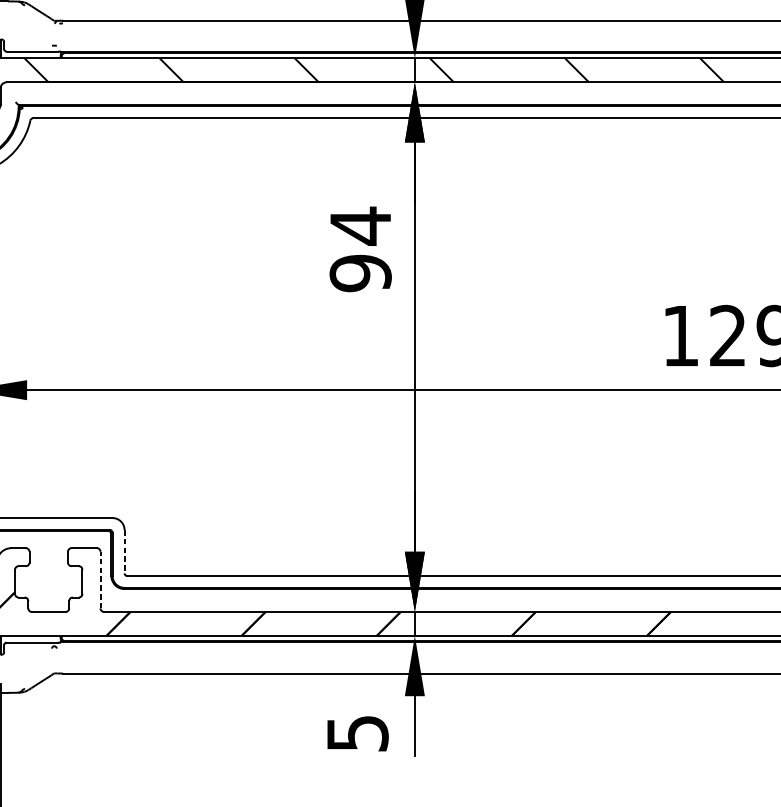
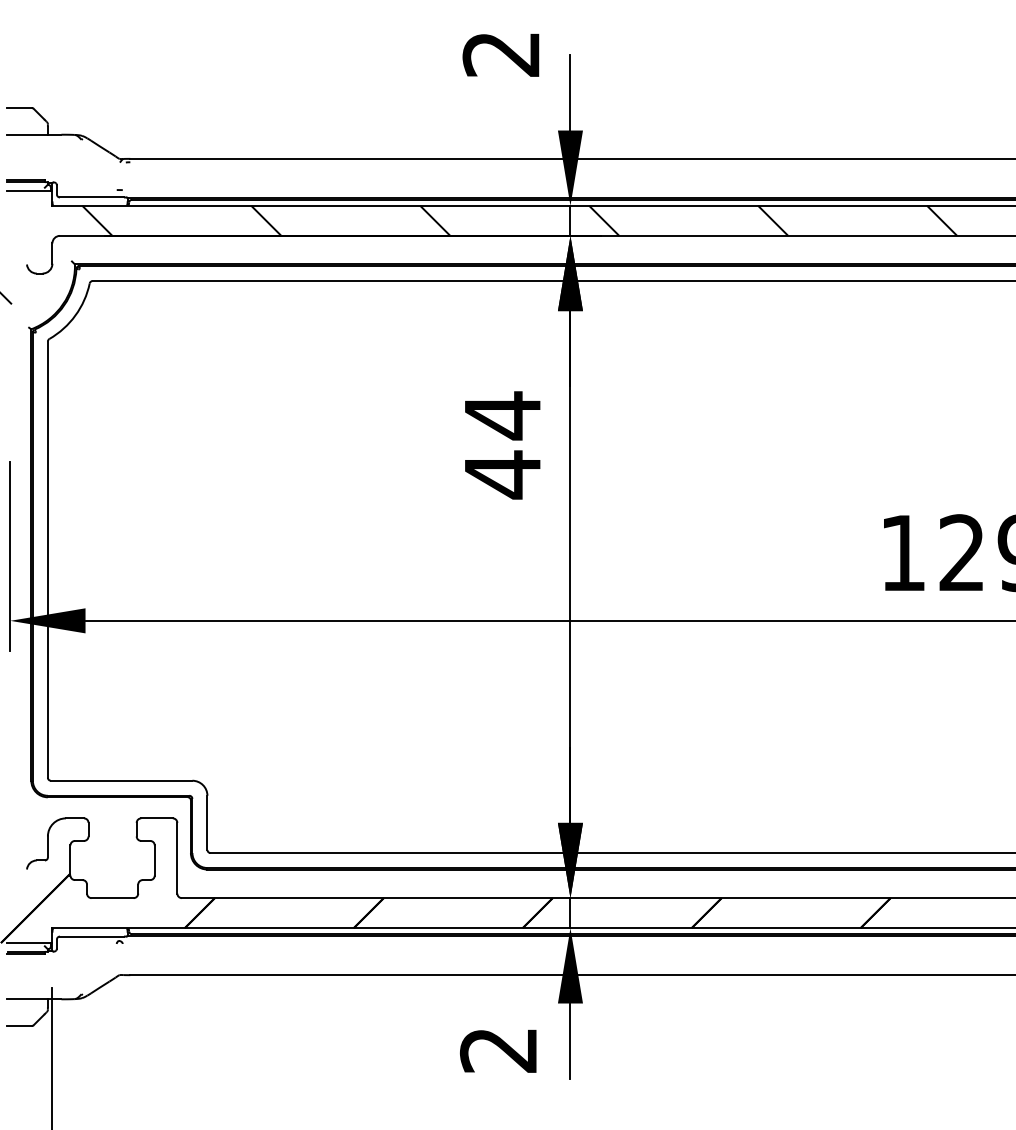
text: (360, 273) -> (502, 474), 94 -> 44
line: (124, 552) -> (207, 823), dashed -> solid
line: (100, 579) -> (177, 857), dashed -> solid
text: (357, 733) -> (498, 1050), 5 -> 2

